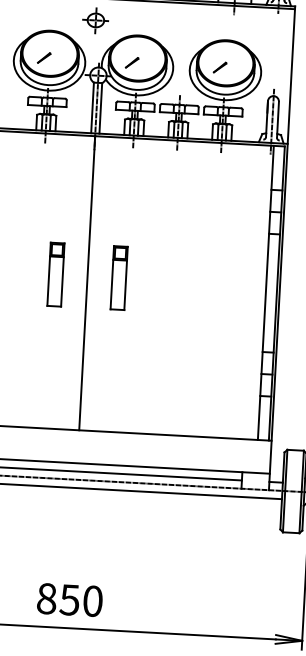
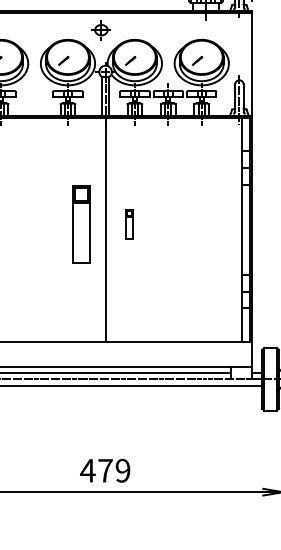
part: (55, 274) -> (81, 224), size x1.6
part: (118, 277) -> (129, 224), size x0.6
text: (69, 599) -> (105, 470), 850 -> 479

